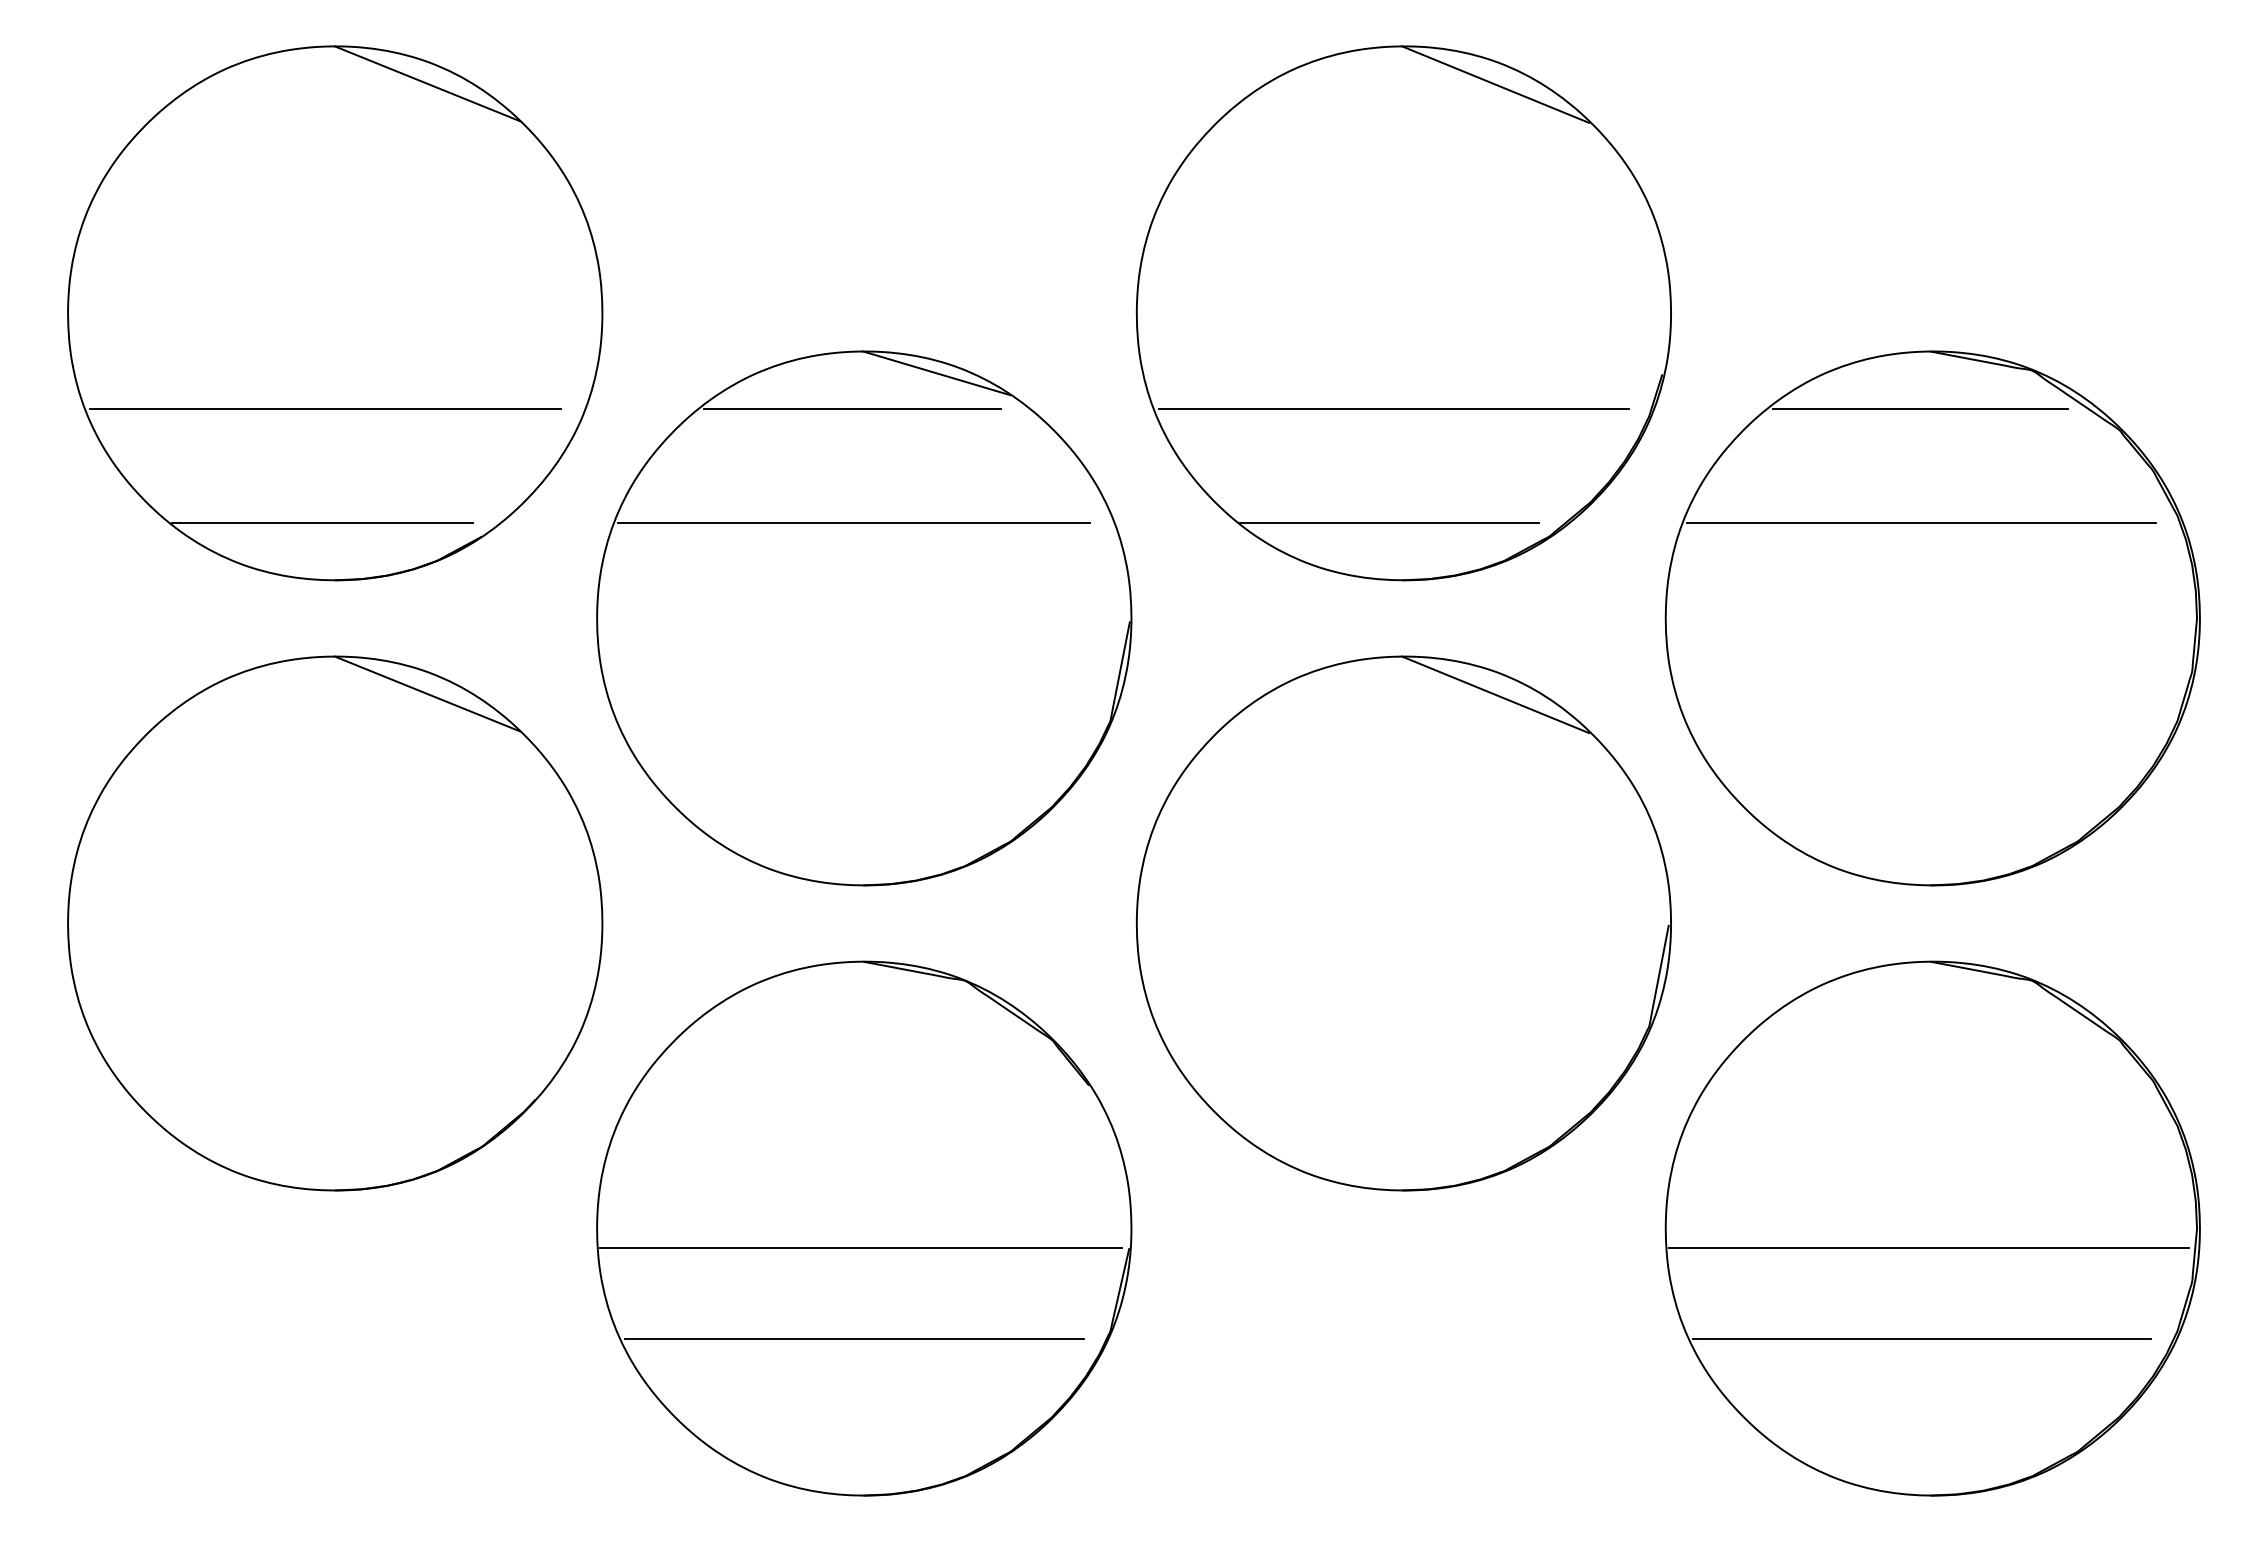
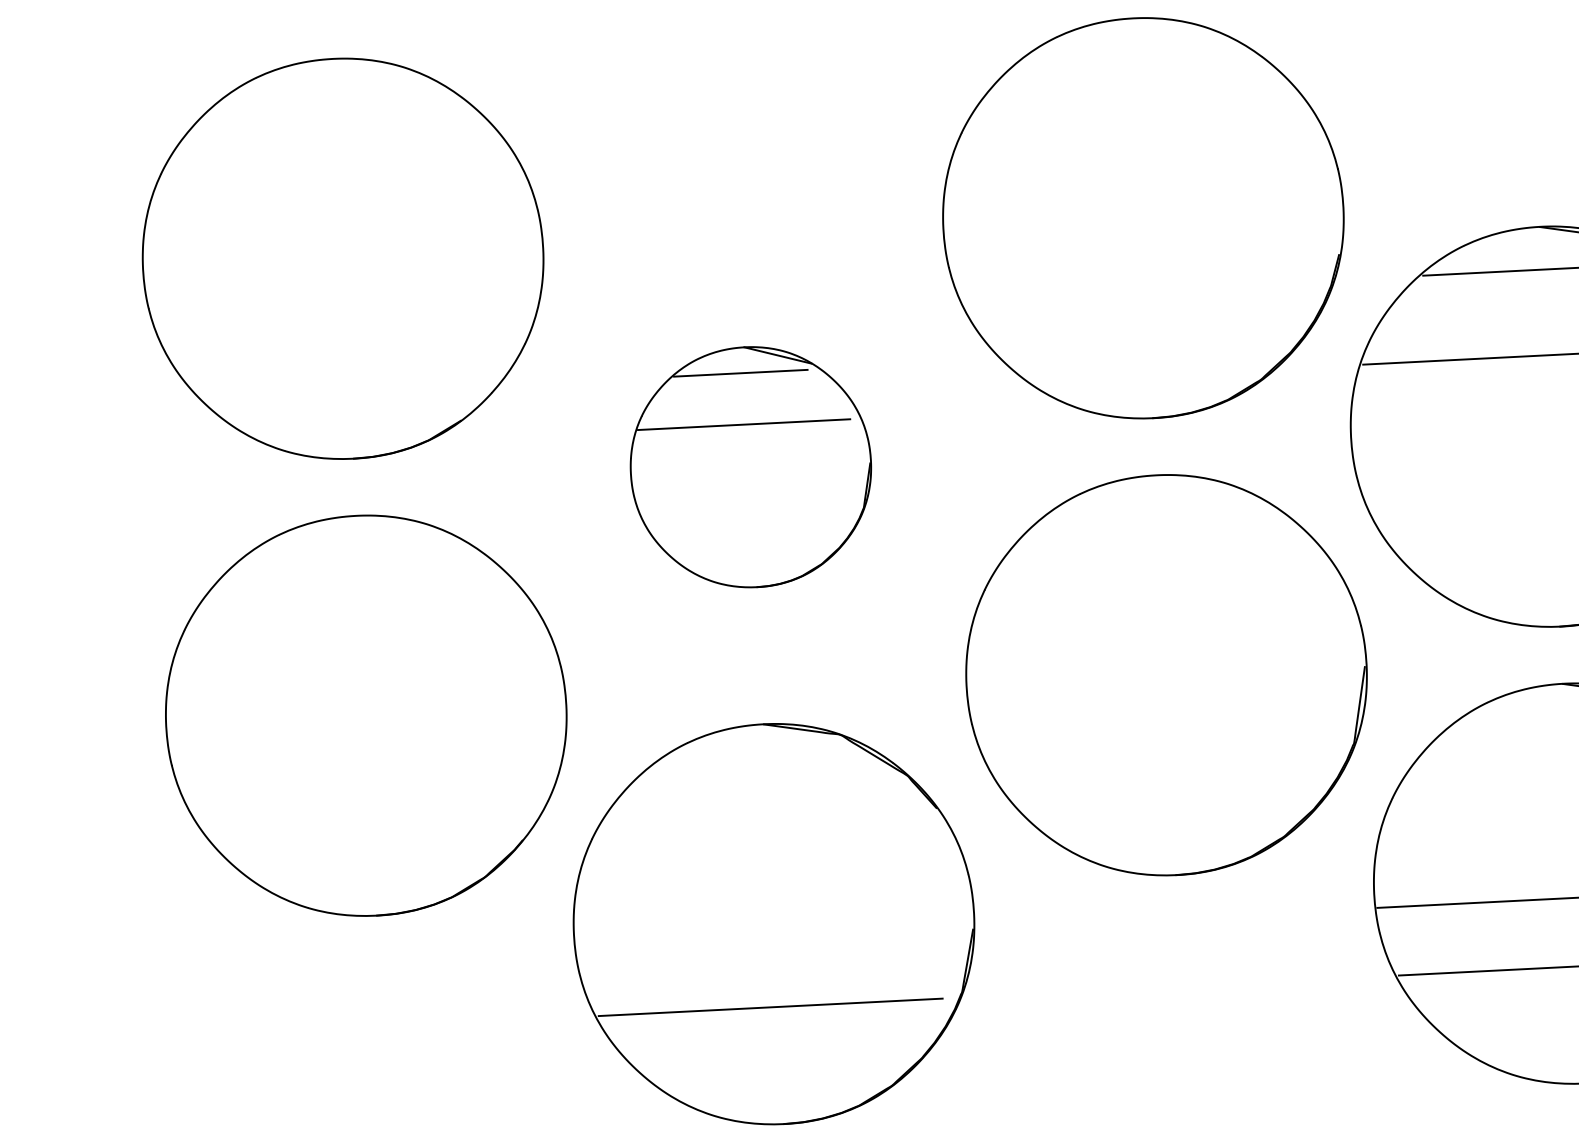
line: (427, 83) -> (403, 83), removed
line: (1495, 84) -> (1203, 43), removed
line: (325, 408) -> (339, 330), removed
line: (1393, 408) -> (1139, 289), removed
line: (321, 523) -> (340, 416), removed
line: (1389, 523) -> (1140, 376), removed
part: (864, 618) -> (751, 467), size x0.6
line: (427, 693) -> (426, 540), removed
line: (1495, 694) -> (1226, 500), removed
line: (861, 1247) -> (772, 938), removed

